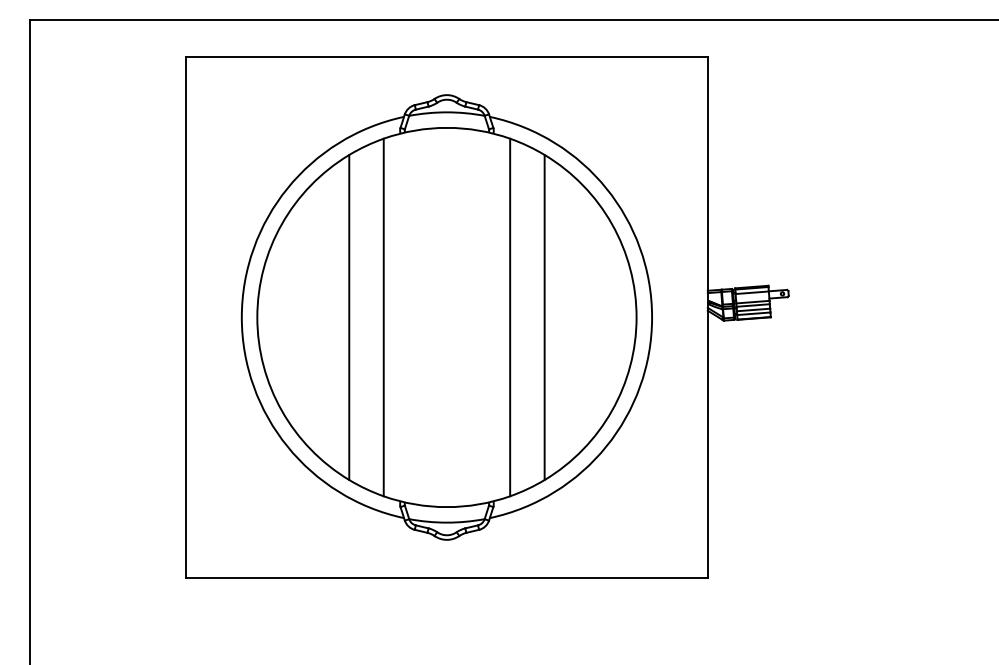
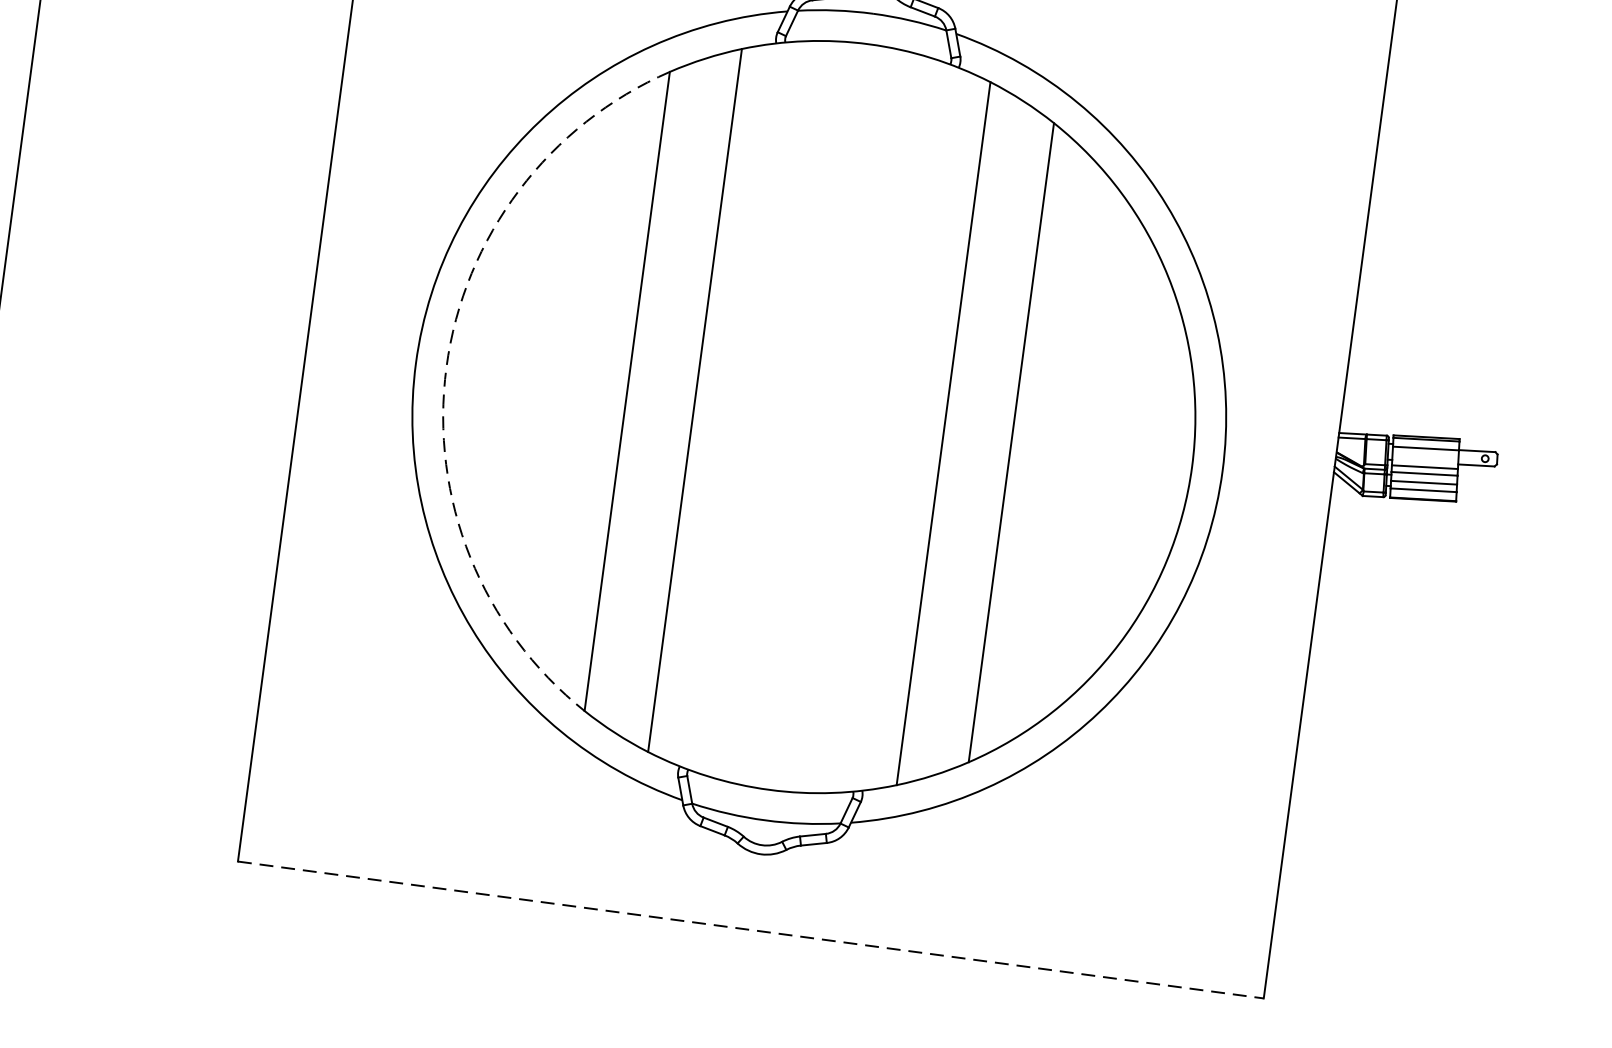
arc: (257, 317) -> (446, 367), solid -> dashed
line: (446, 578) -> (749, 930), solid -> dashed

